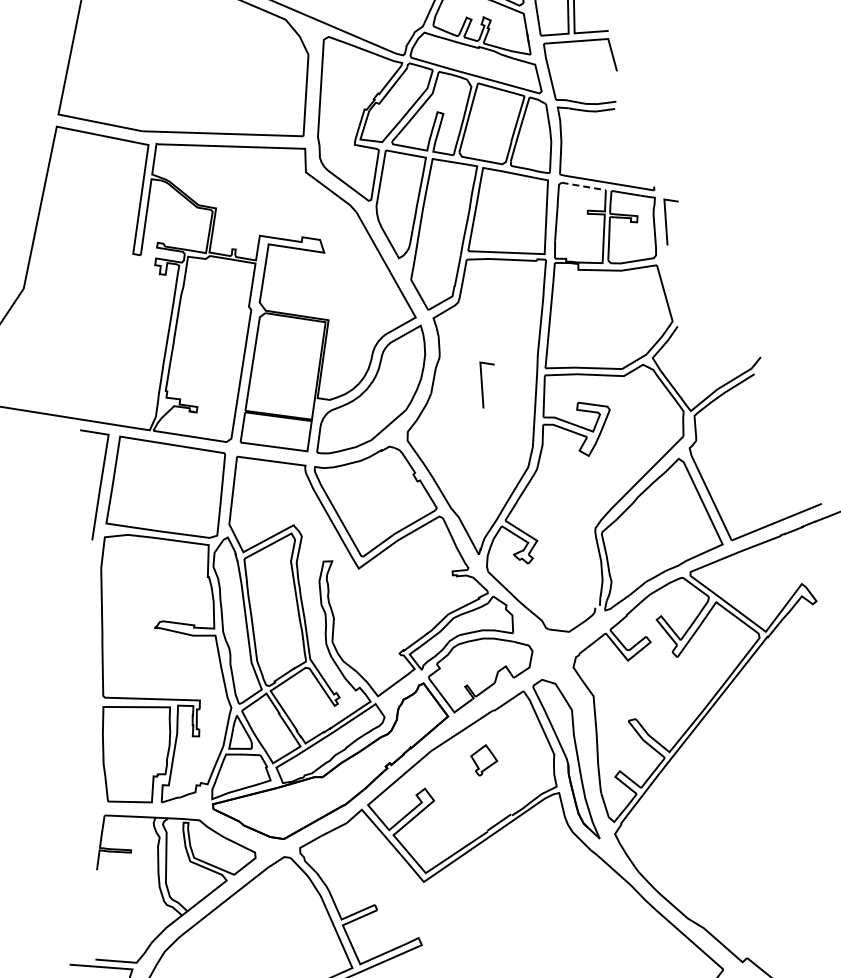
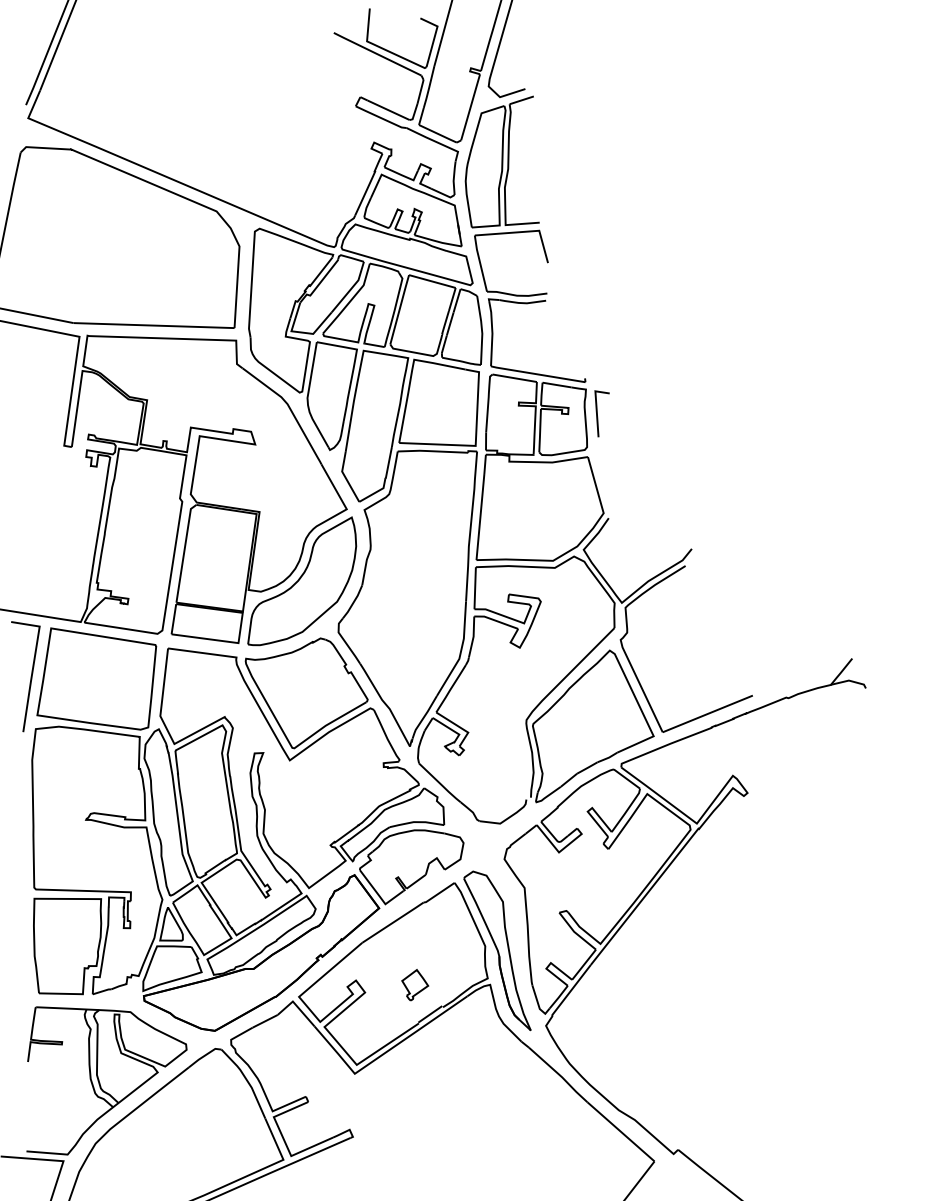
line: (583, 186) -> (514, 378), dashed -> solid
line: (482, 384) -> (413, 576), removed
part: (484, 760) -> (415, 985), moved

